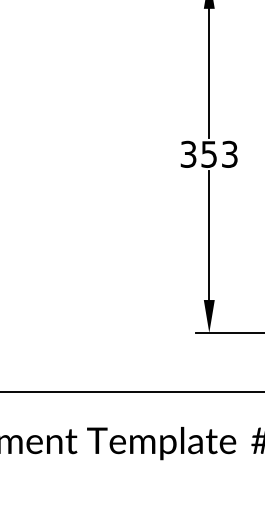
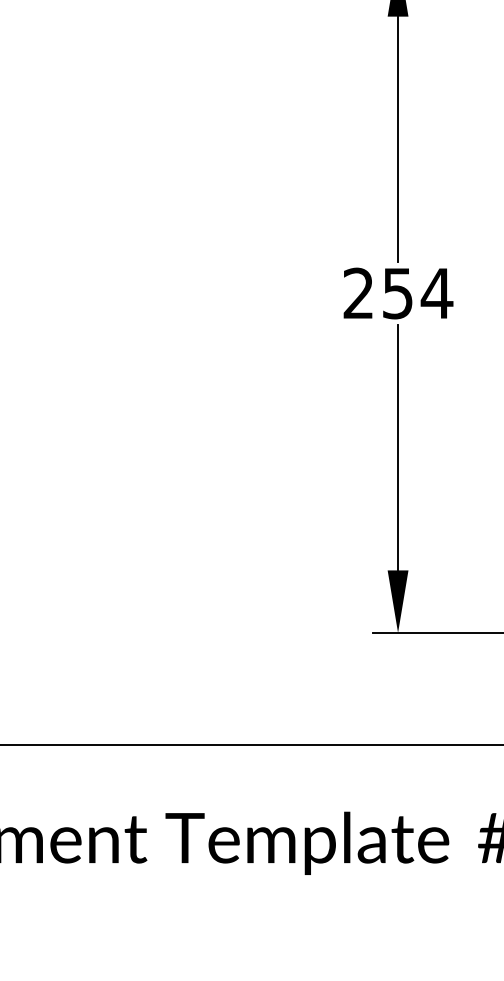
text: (209, 153) -> (398, 291), 353 -> 254

